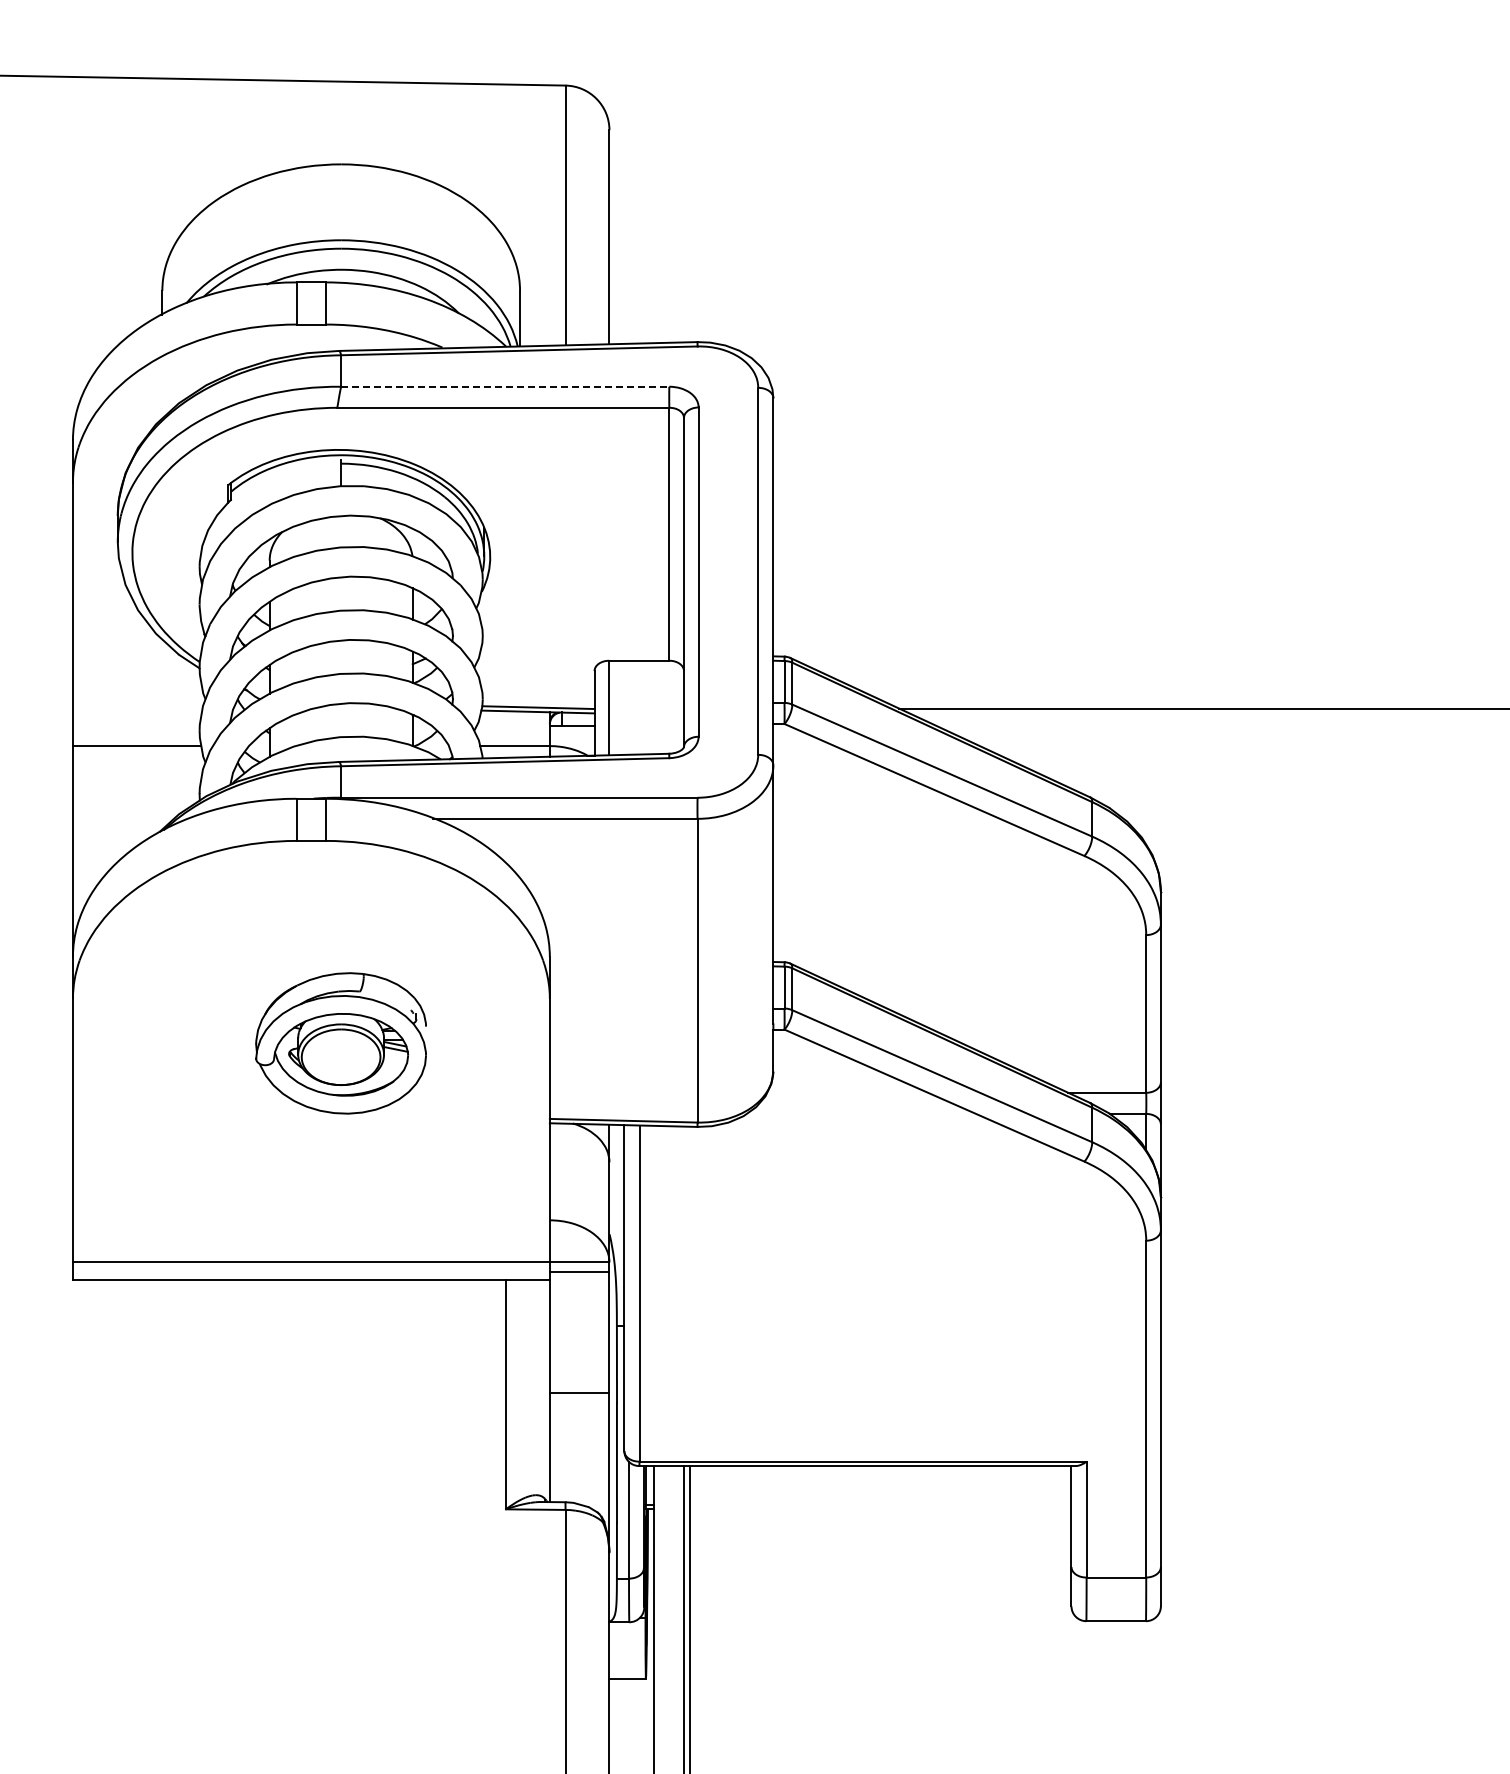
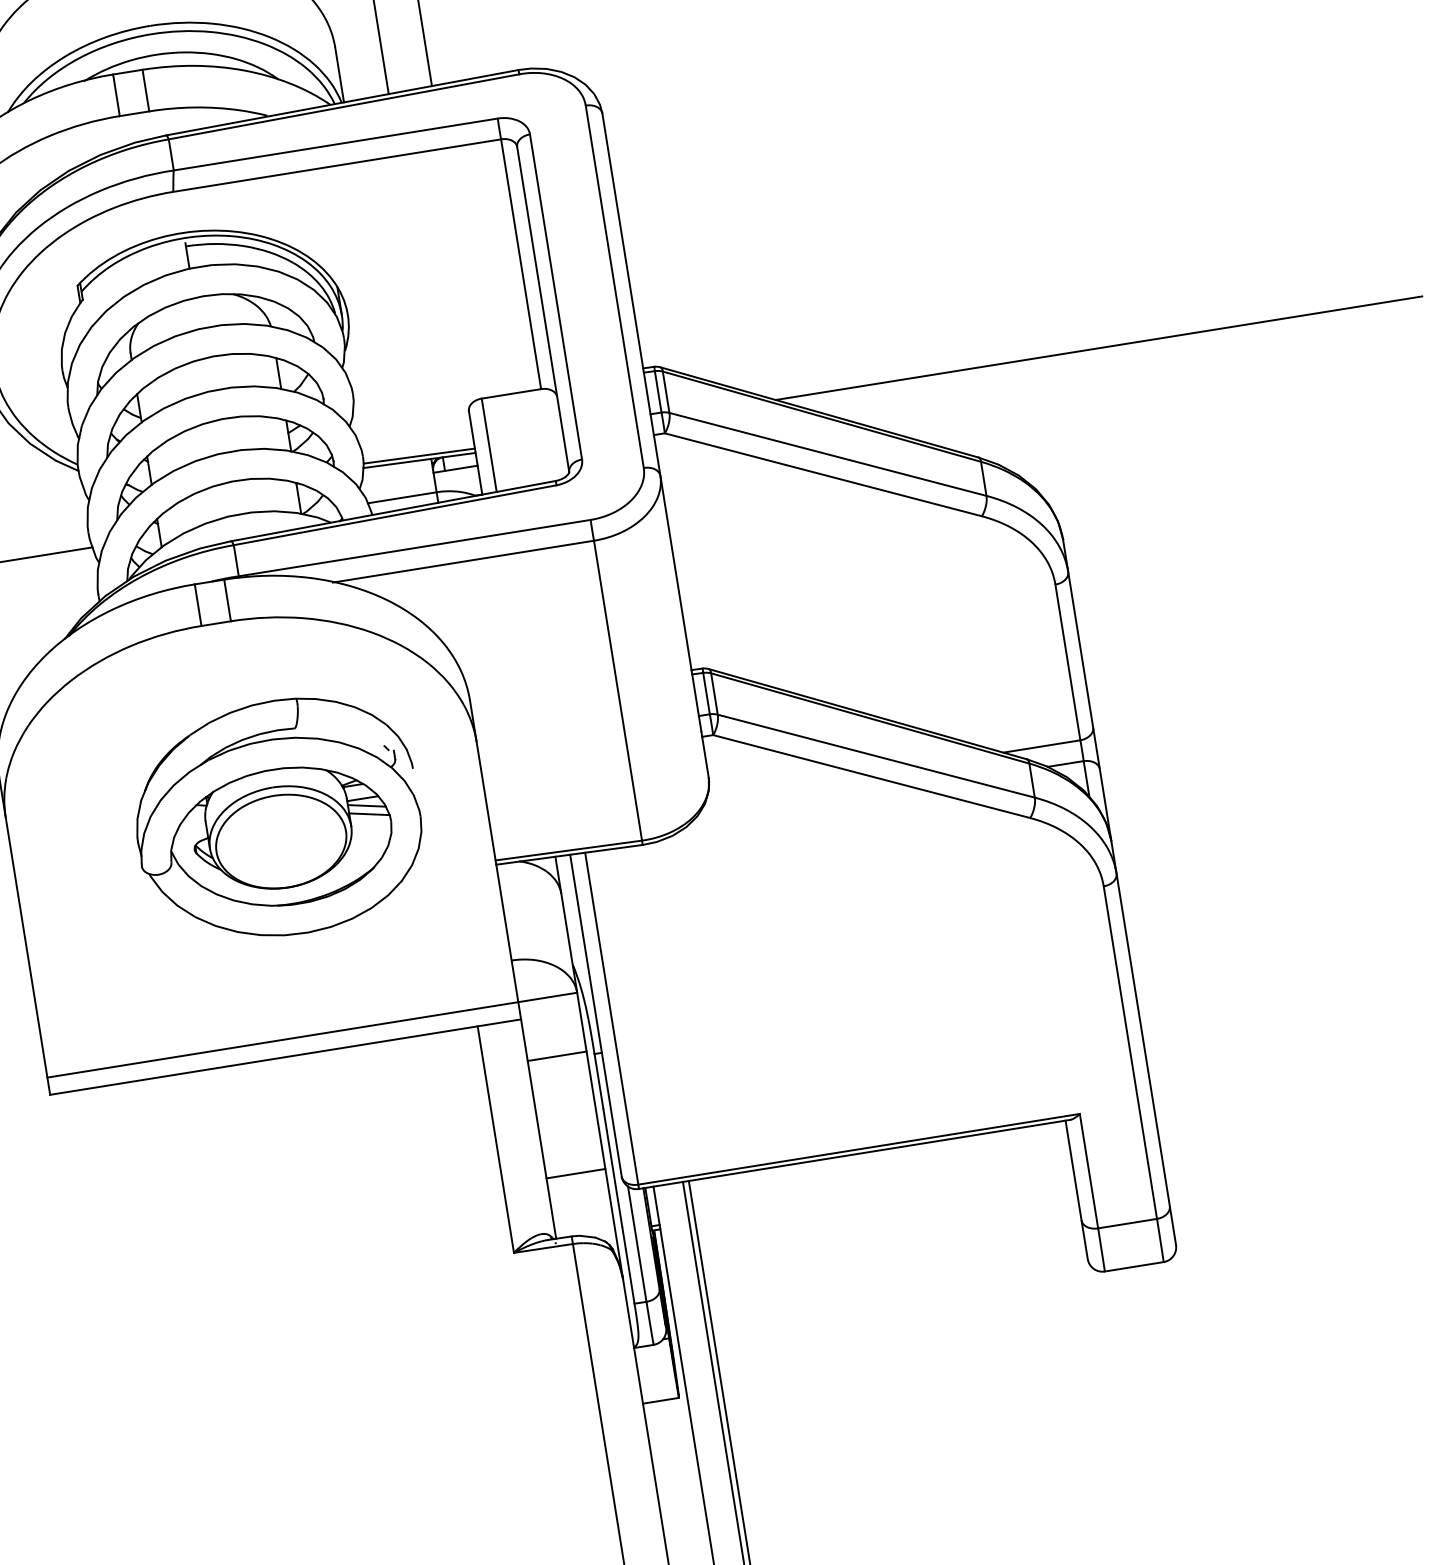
line: (505, 386) -> (335, 144), dashed -> solid
part: (340, 1043) -> (276, 819), size x1.67
line: (579, 1272) -> (557, 1056), moved
line: (579, 1392) -> (575, 1173), moved

